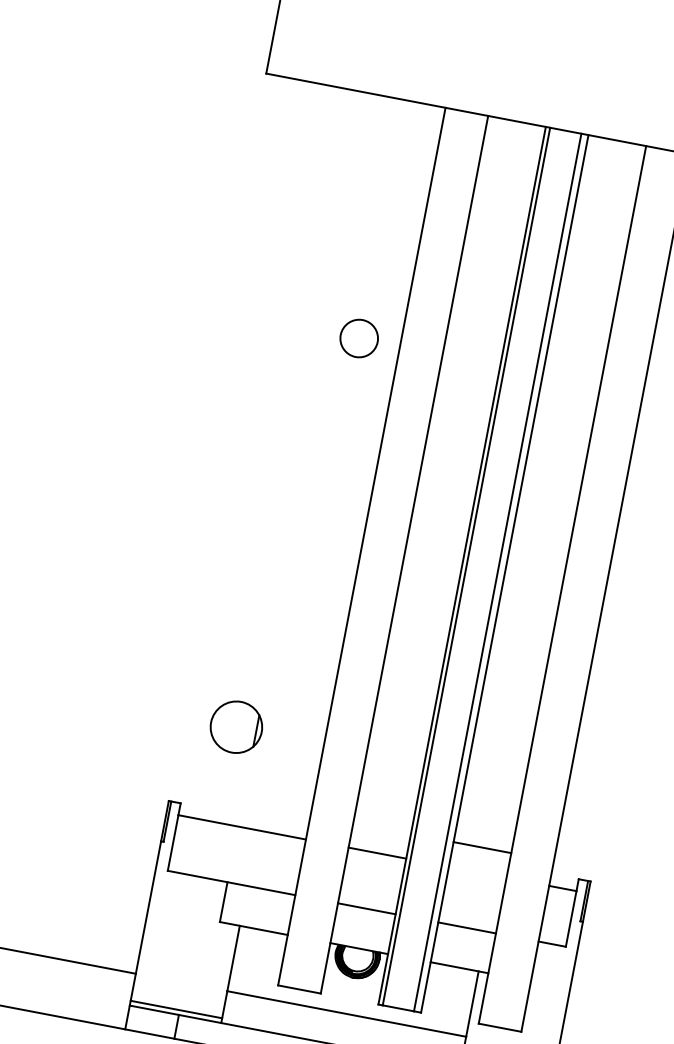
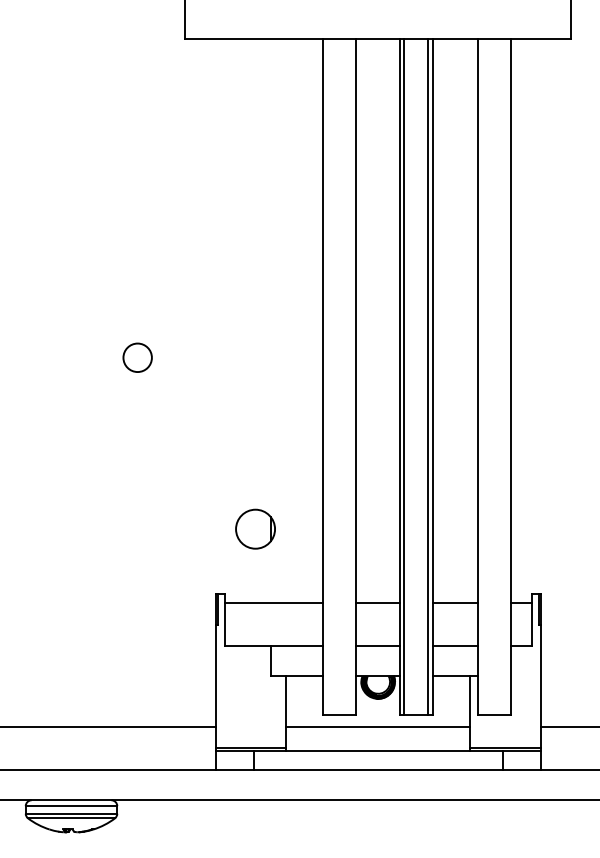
circle: (359, 338) -> (137, 357), moved
line: (482, 847) -> (455, 602), moved

